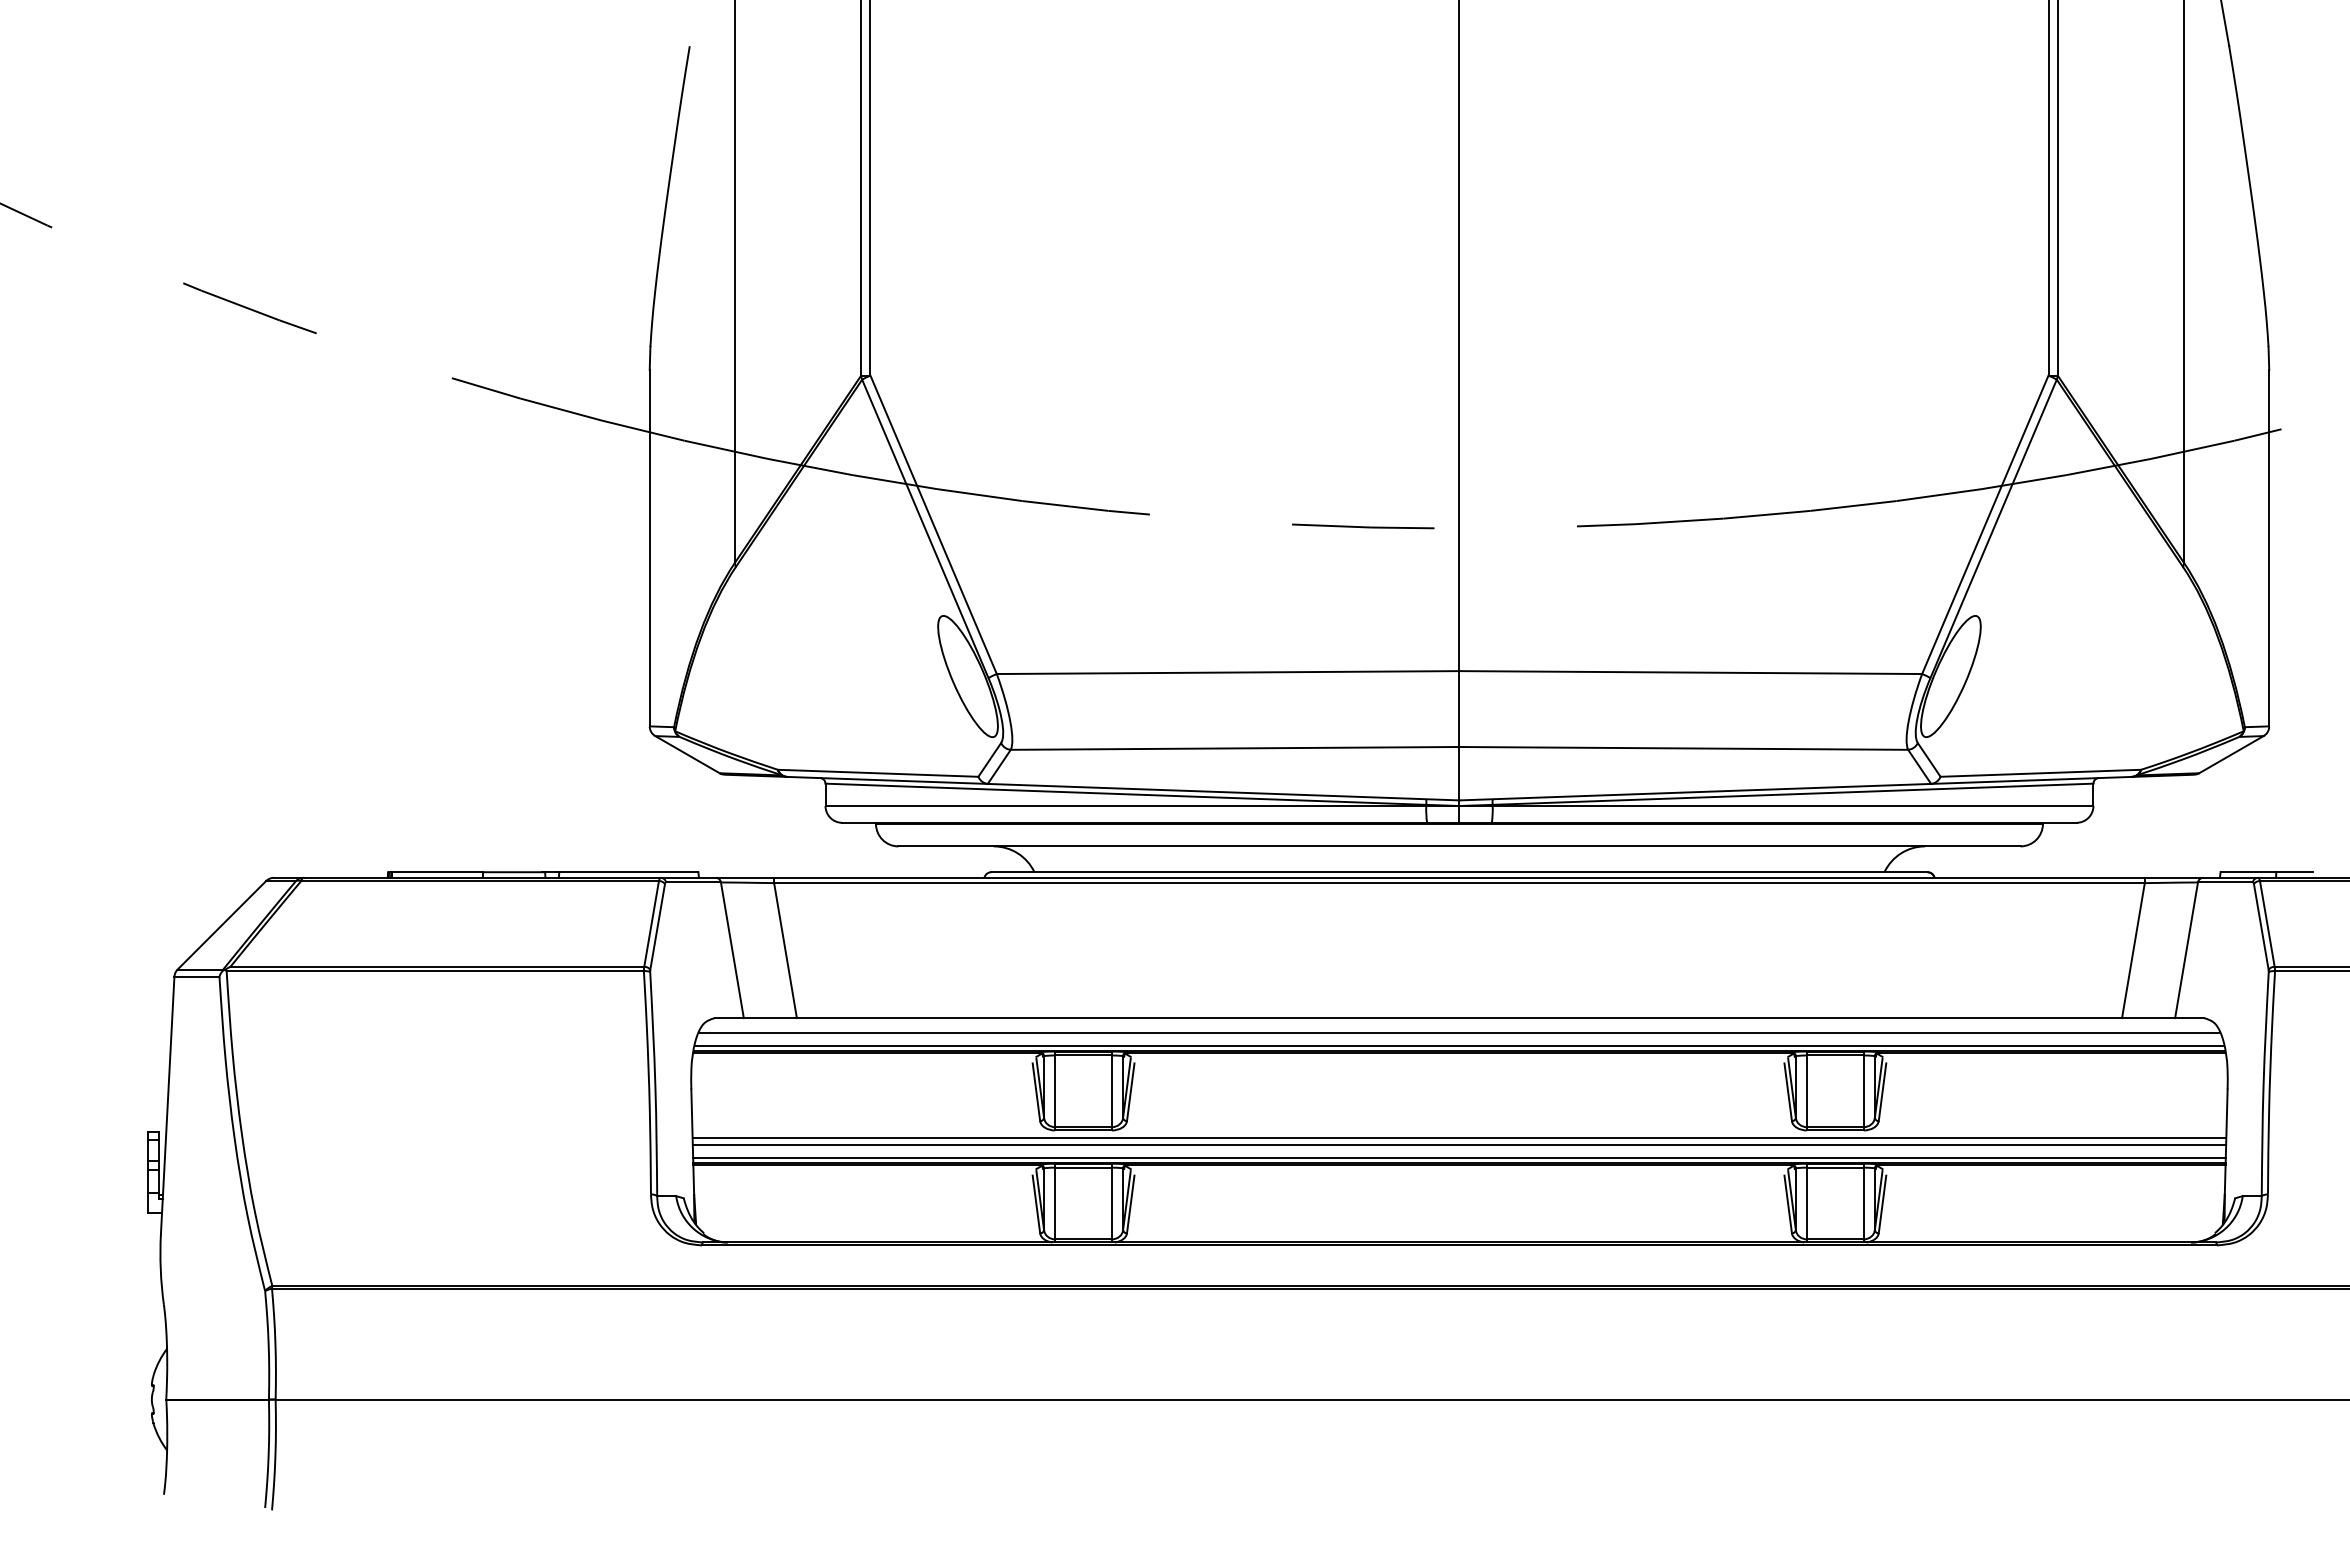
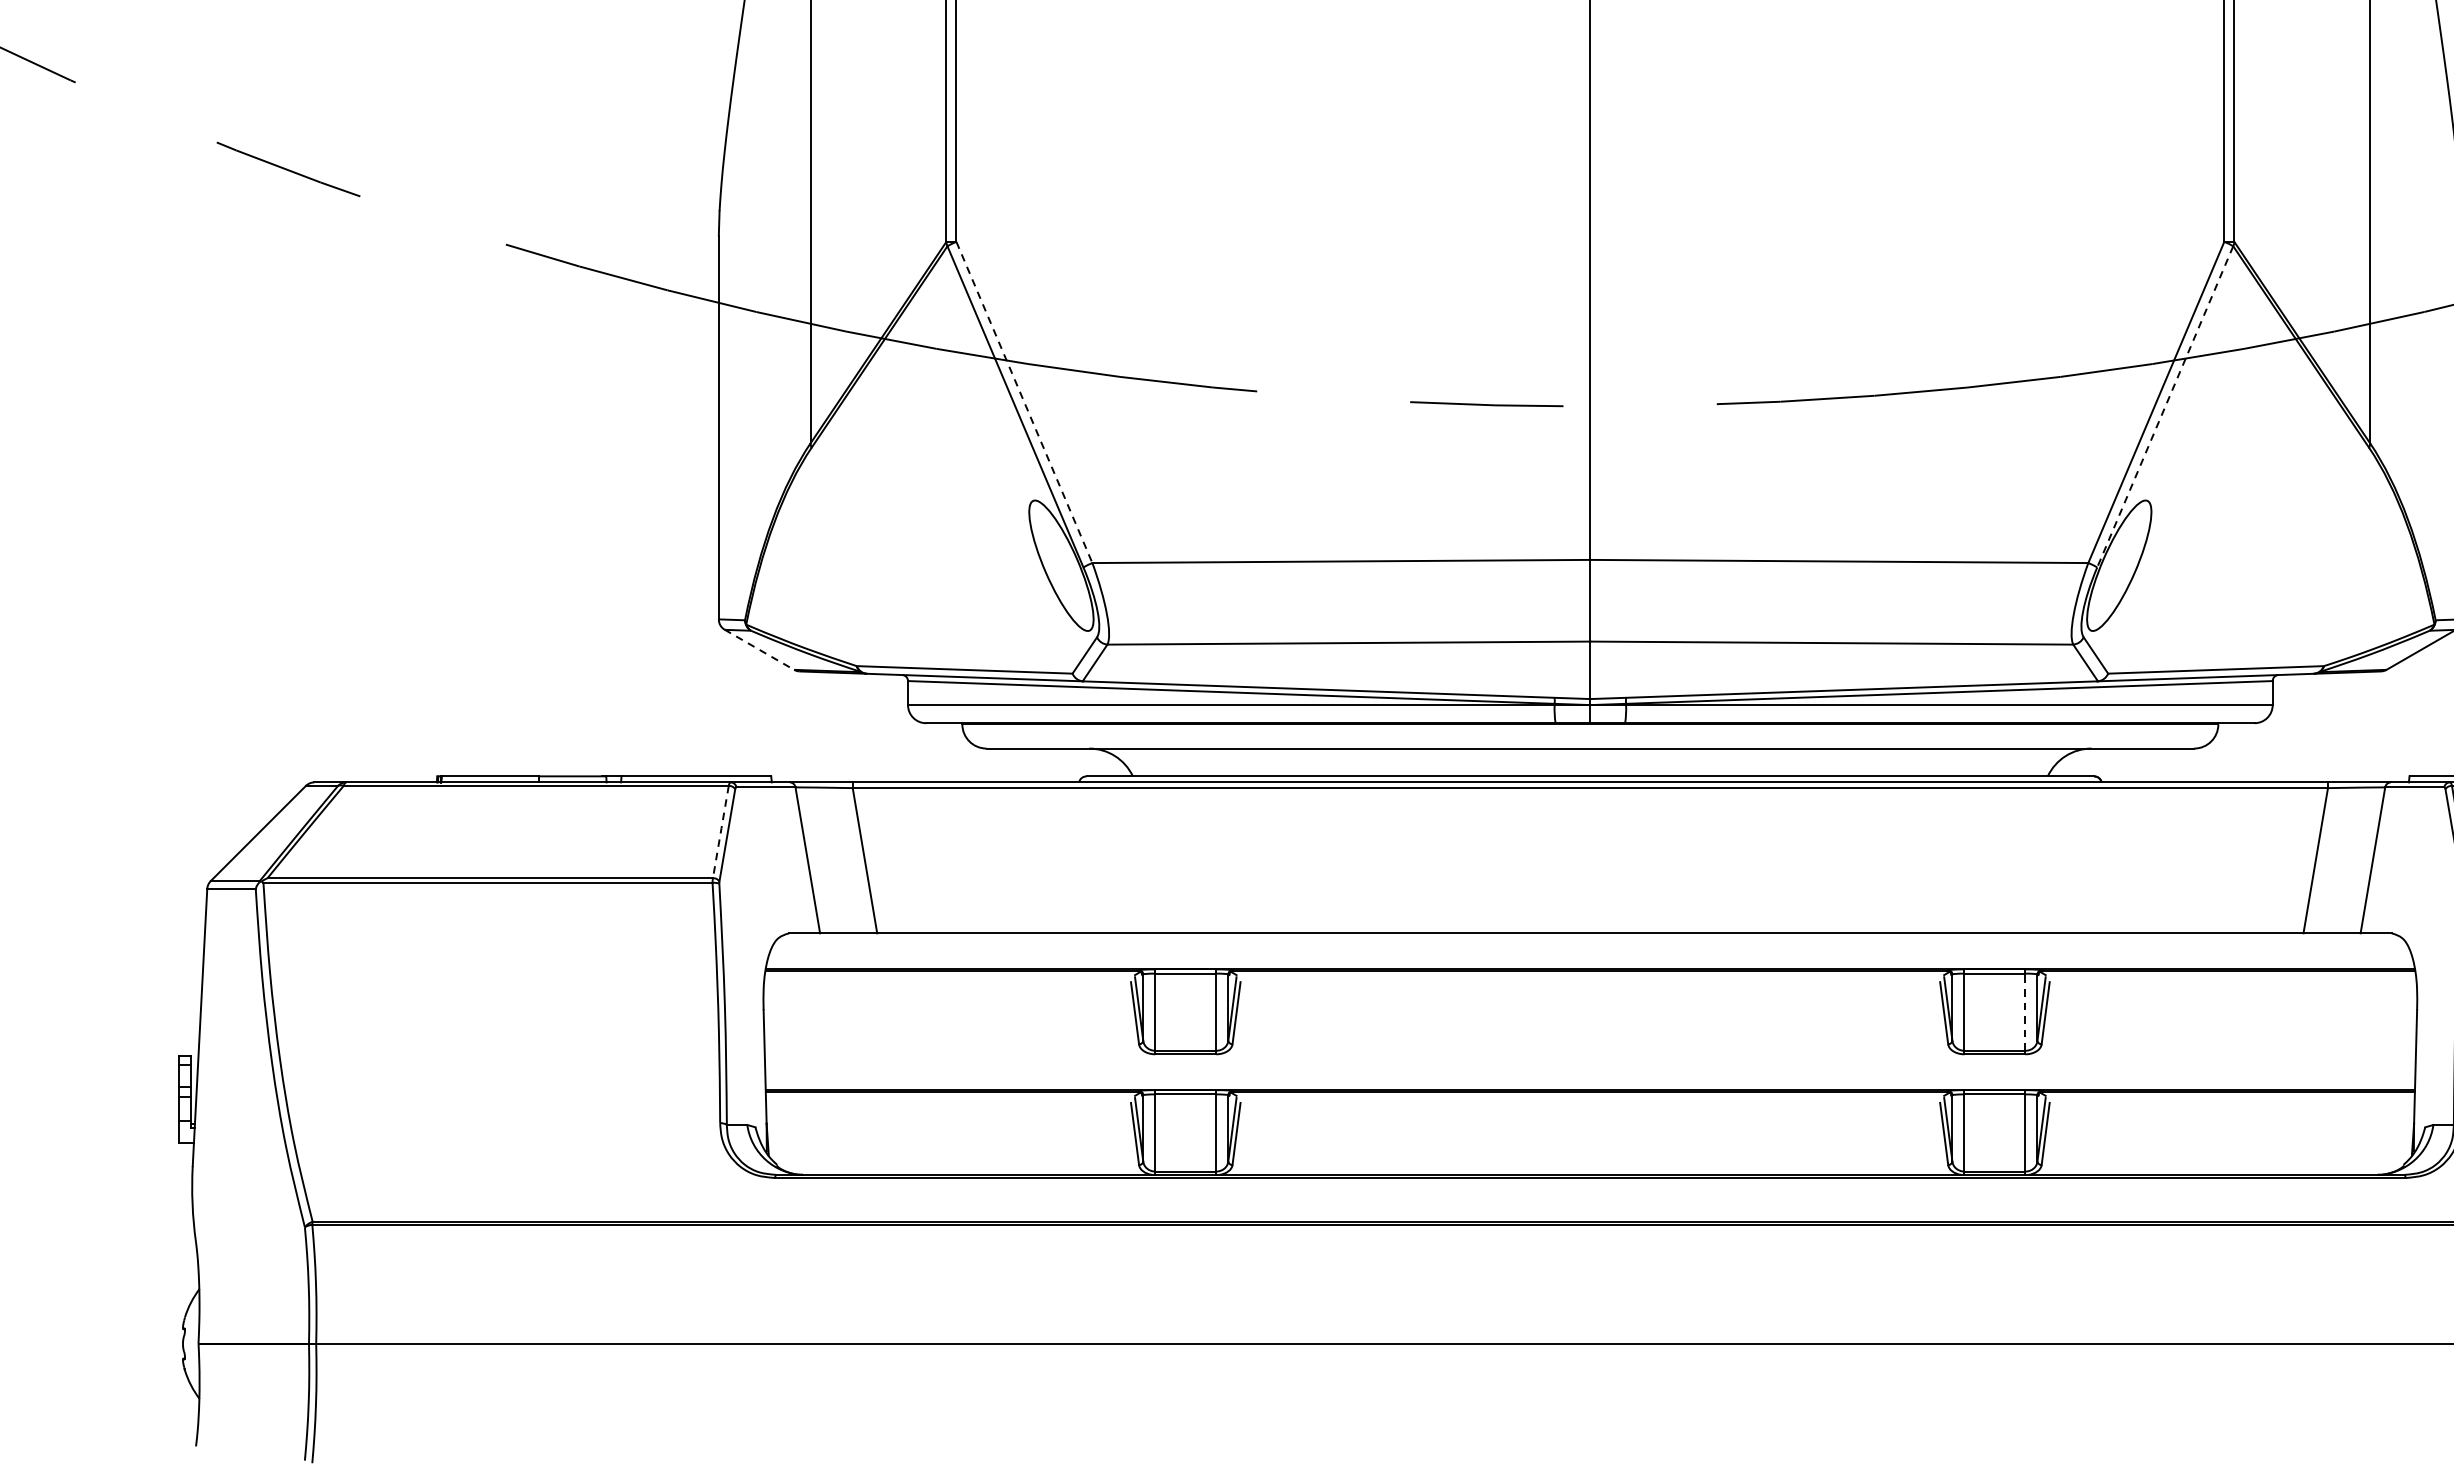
line: (933, 525) -> (1024, 403), solid -> dashed
line: (1993, 529) -> (2165, 407), solid -> dashed
line: (687, 754) -> (759, 649), solid -> dashed
line: (651, 922) -> (720, 830), solid -> dashed
line: (1459, 1032) -> (1590, 948), removed
line: (1459, 1045) -> (1590, 962), removed
line: (1863, 1091) -> (2025, 1012), solid -> dashed
line: (1459, 1138) -> (1590, 1062), removed
line: (1459, 1145) -> (1590, 1070), removed
line: (1459, 1157) -> (1590, 1083), removed

